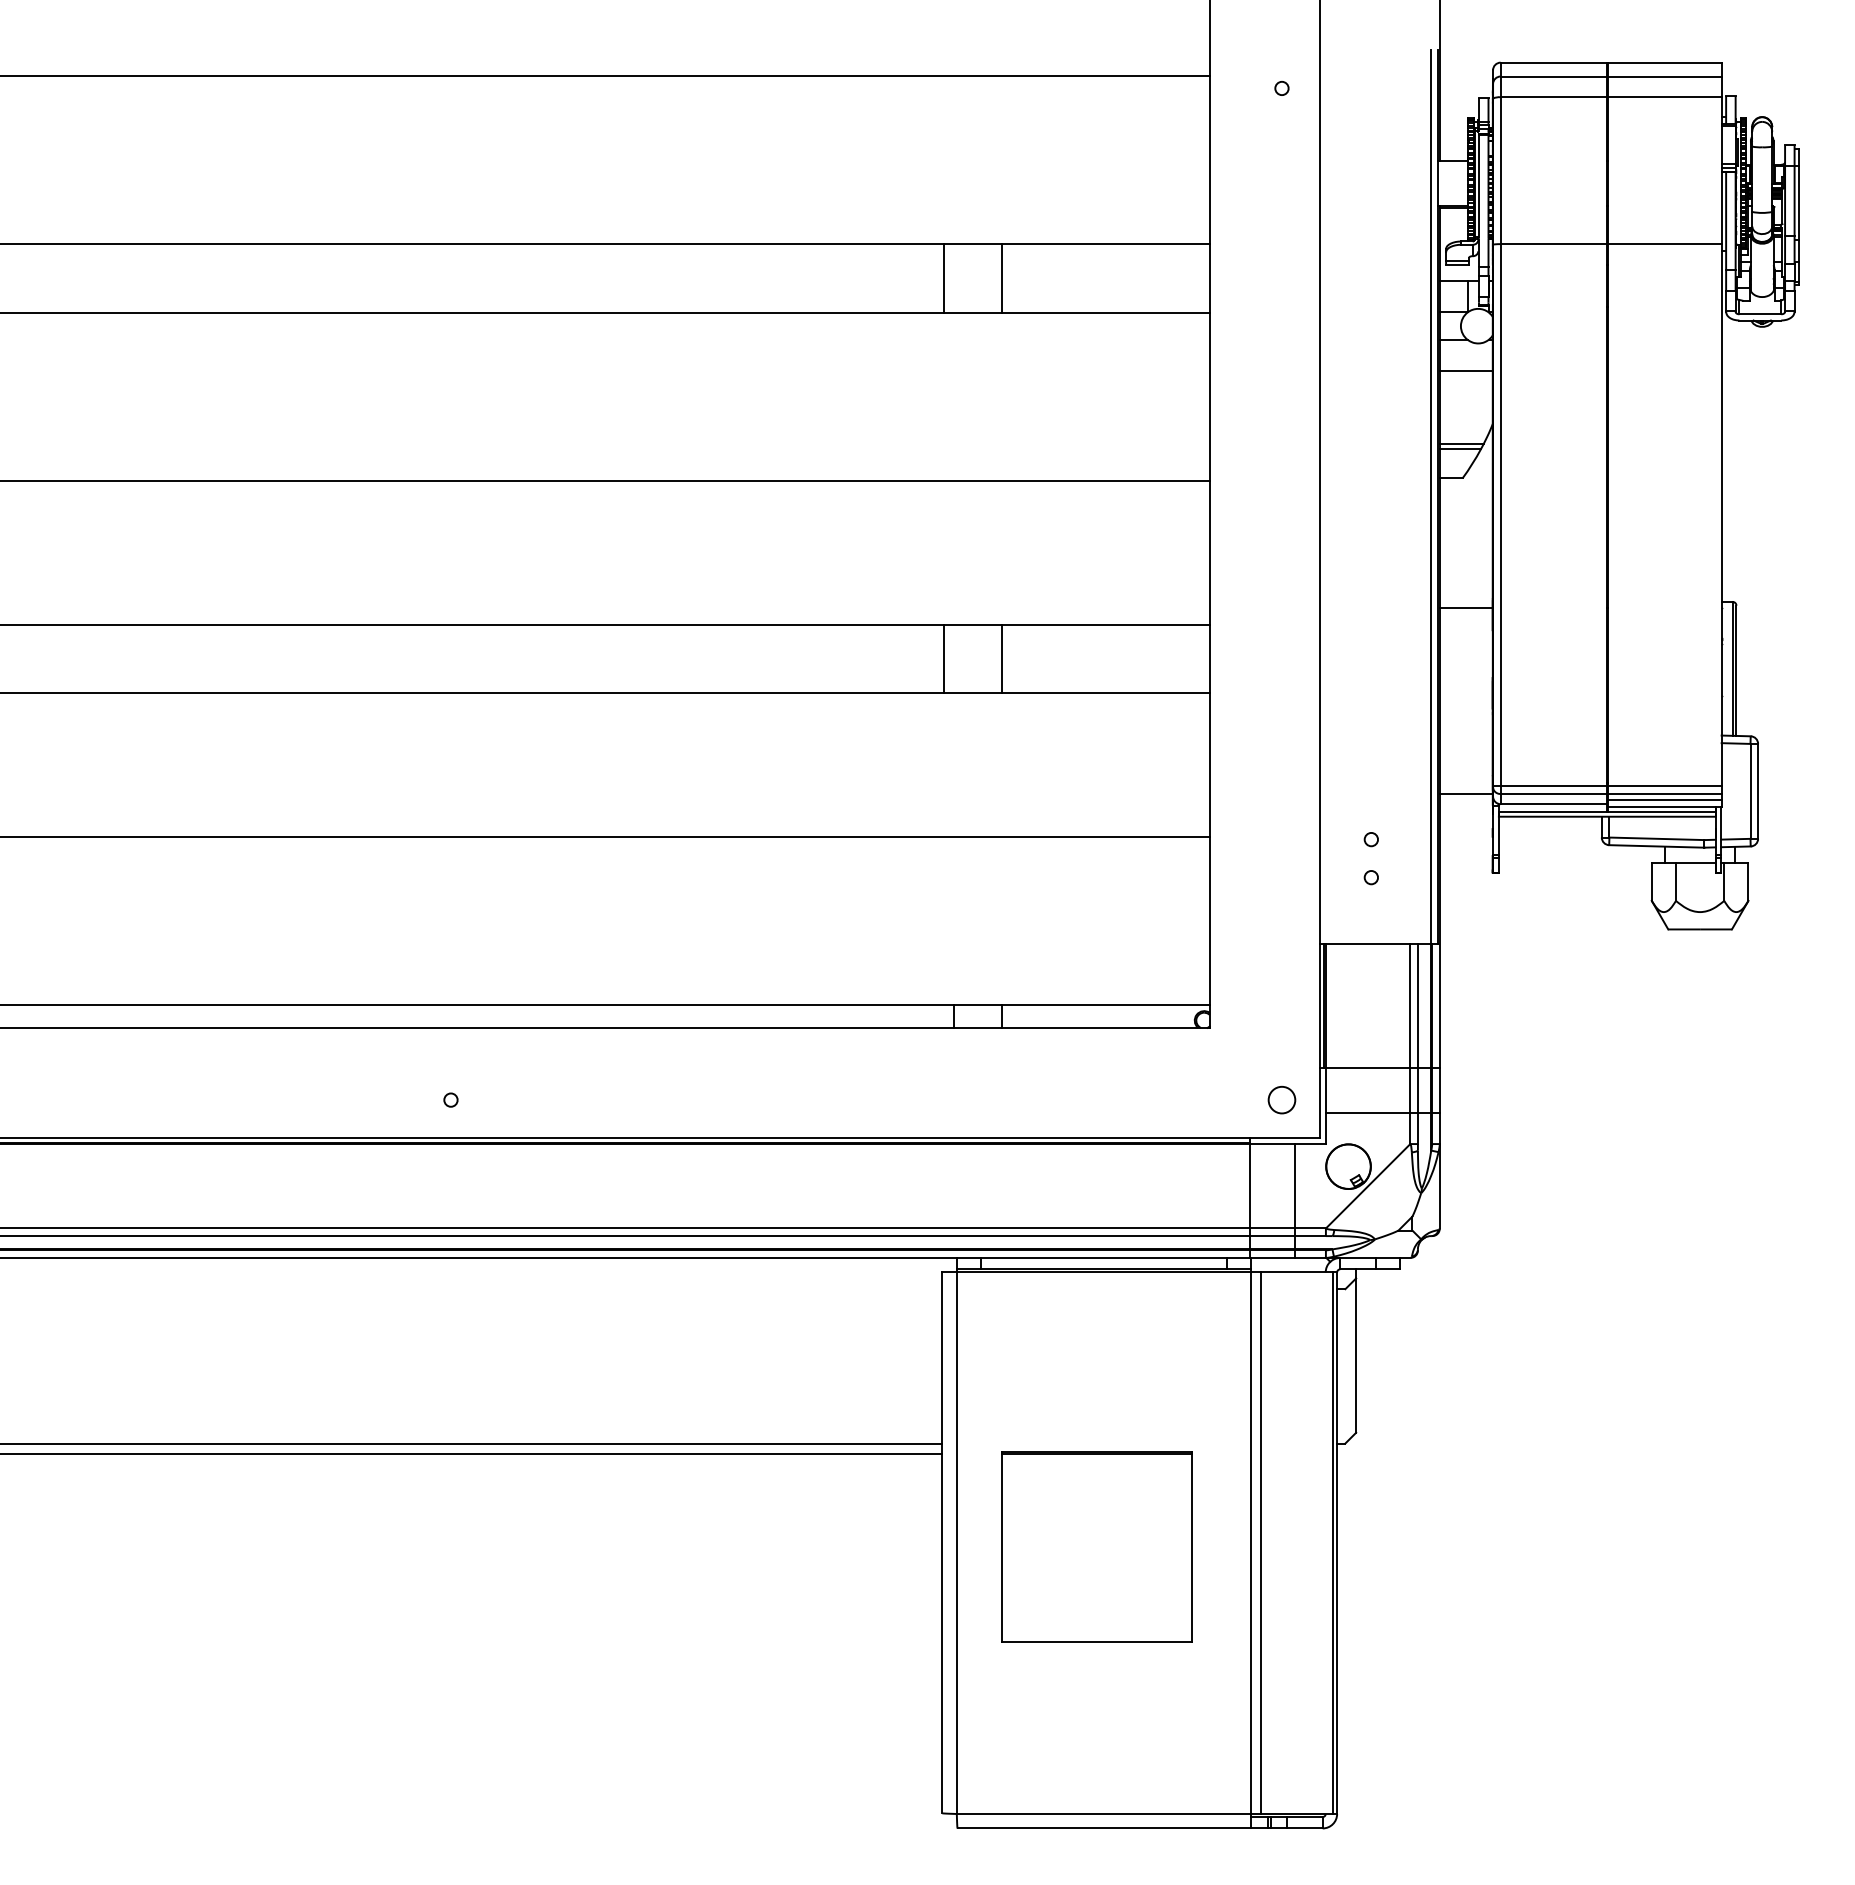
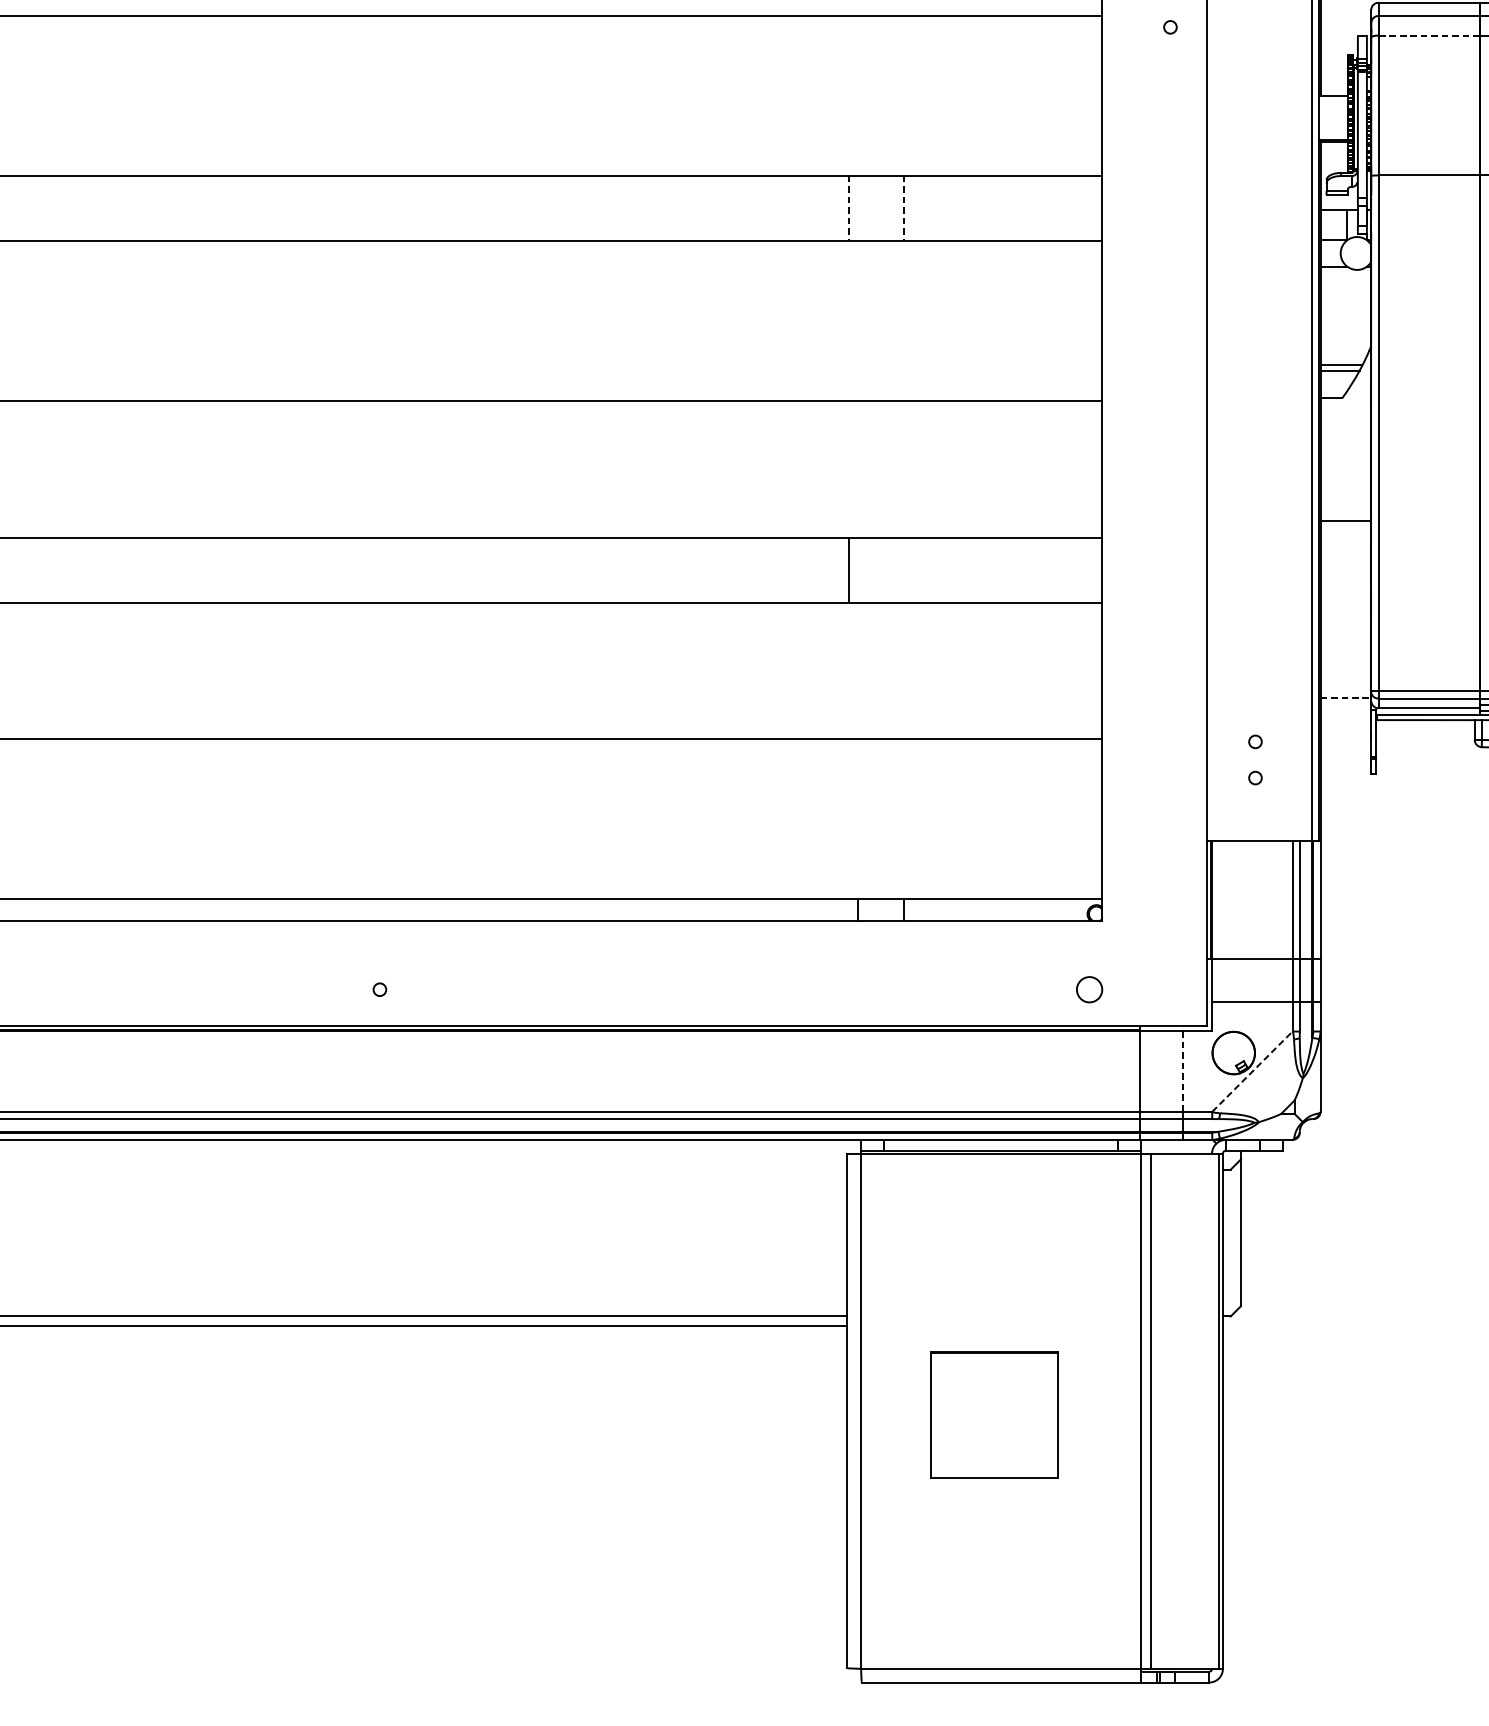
line: (1553, 97) -> (1428, 35), solid -> dashed
line: (944, 279) -> (849, 209), solid -> dashed
line: (1001, 279) -> (903, 209), solid -> dashed
line: (1465, 371) -> (1345, 296), removed
line: (1001, 658) -> (903, 569), removed
line: (1466, 793) -> (1345, 698), solid -> dashed
circle: (1281, 1099) -> (1089, 989), moved
line: (1295, 1186) -> (1183, 1071), solid -> dashed
line: (1368, 1186) -> (1252, 1071), solid -> dashed
part: (1096, 1546) -> (994, 1414), size x0.7

